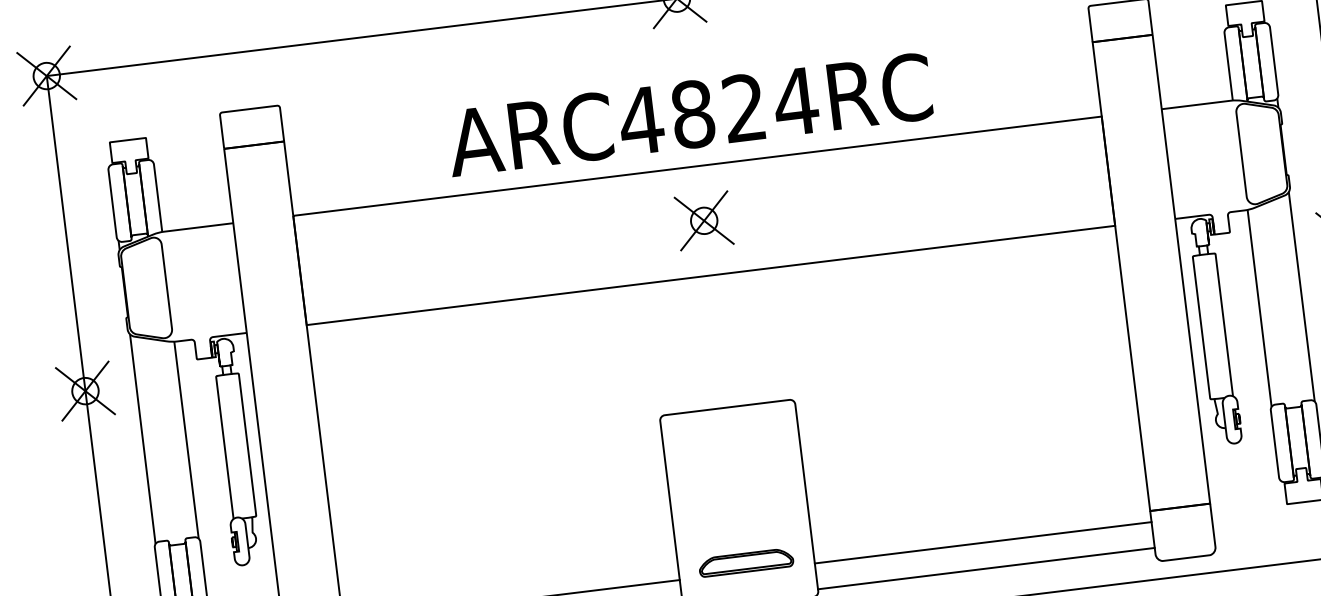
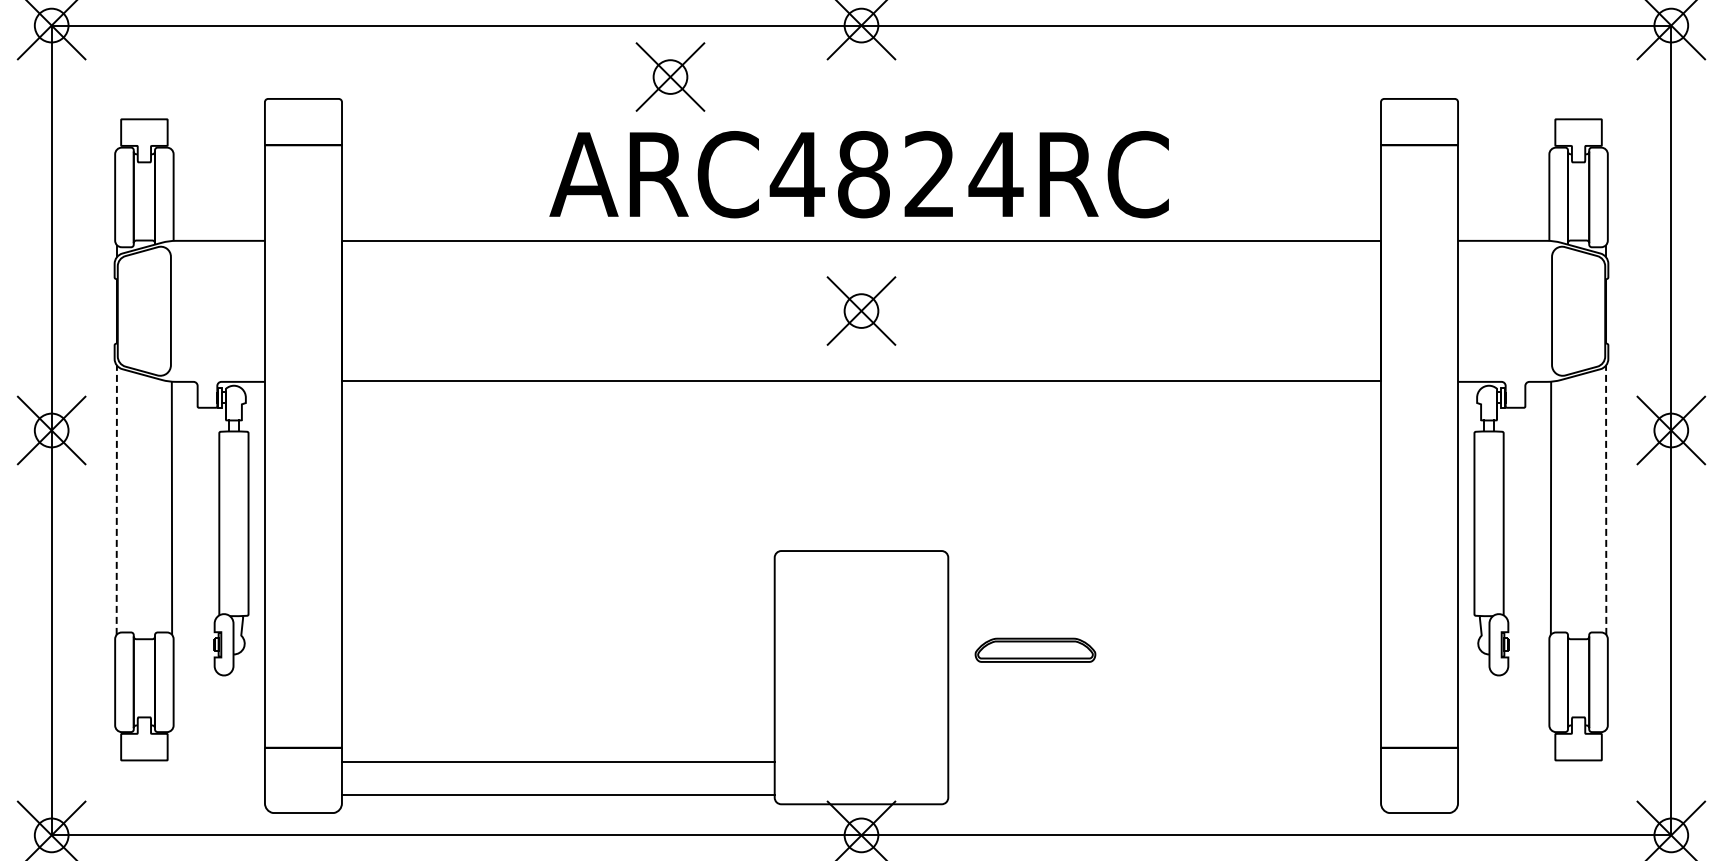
part: (533, 56) -> (670, 76), added
line: (1302, 297) -> (1606, 500), solid -> dashed
line: (142, 439) -> (116, 500), solid -> dashed
line: (983, 543) -> (1164, 762), removed
part: (746, 562) -> (1035, 649), moved
line: (986, 568) -> (1164, 795), removed

